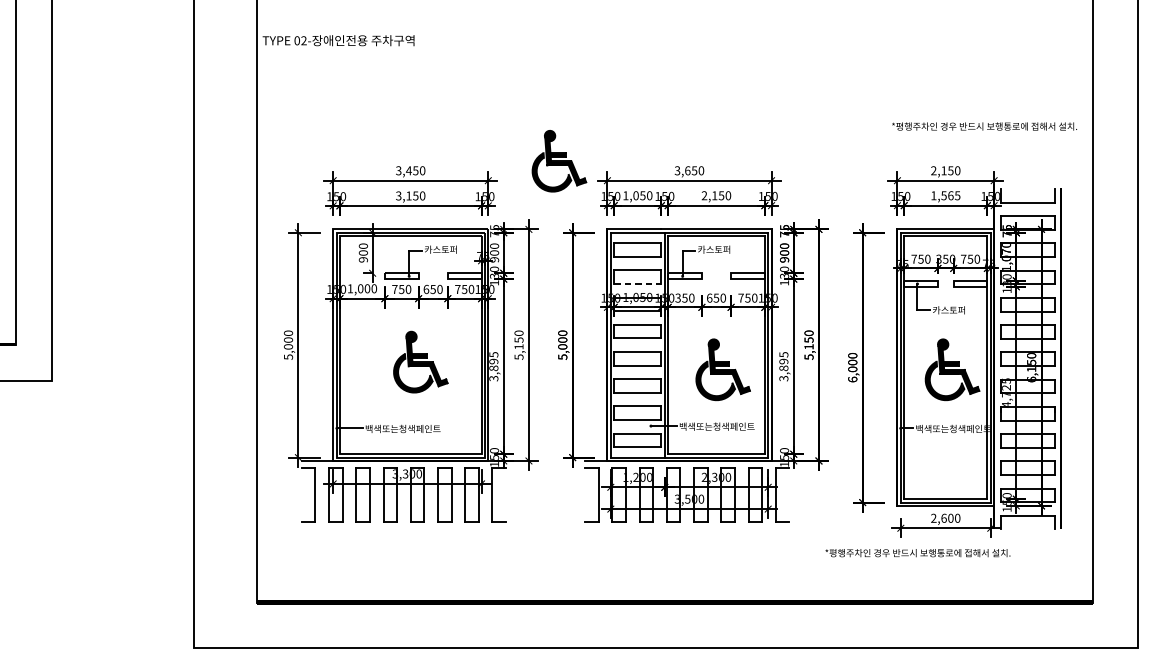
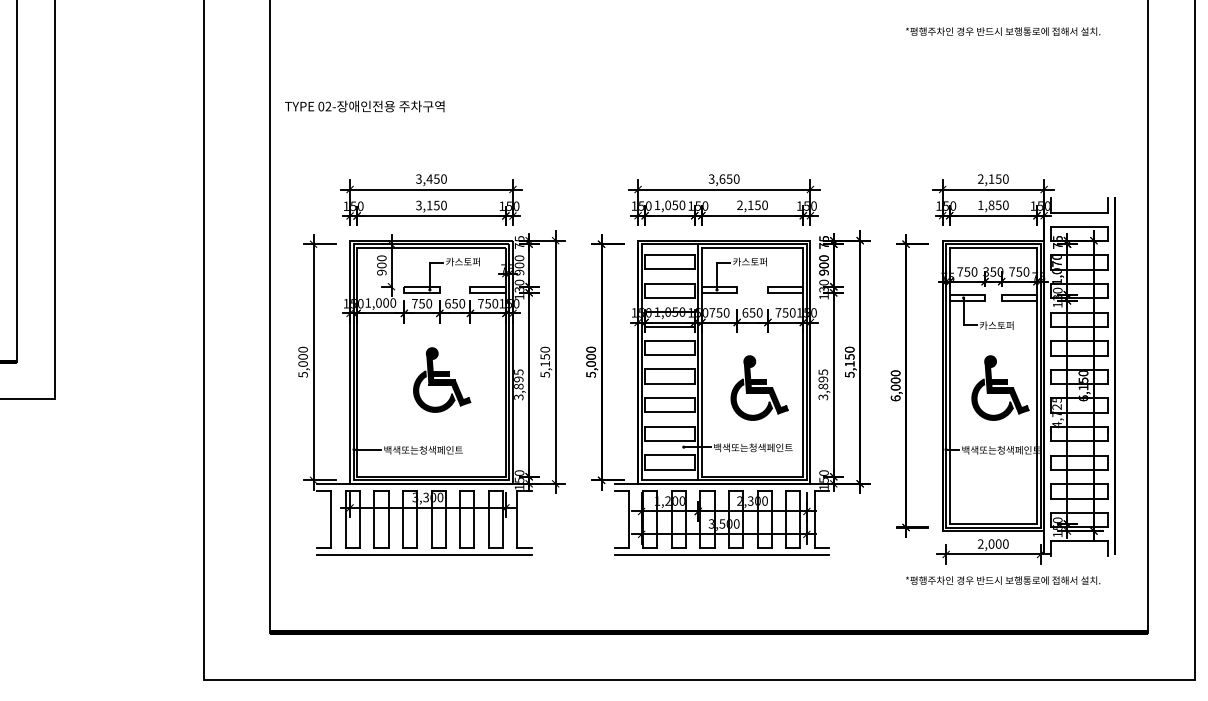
text: (338, 40) -> (364, 106), moved
text: (984, 126) -> (1003, 31), moved
part: (559, 160) -> (587, 168), removed
text: (950, 195) -> (998, 205), 1,565 -> 1,850
line: (637, 283) -> (669, 297), dashed -> solid
text: (678, 297) -> (712, 312), 350 -> 750
text: (944, 517) -> (991, 543), 2,600 -> 2,000
line: (404, 528) -> (424, 554), added
line: (686, 528) -> (721, 554), added
text: (918, 553) -> (1003, 580), moved

